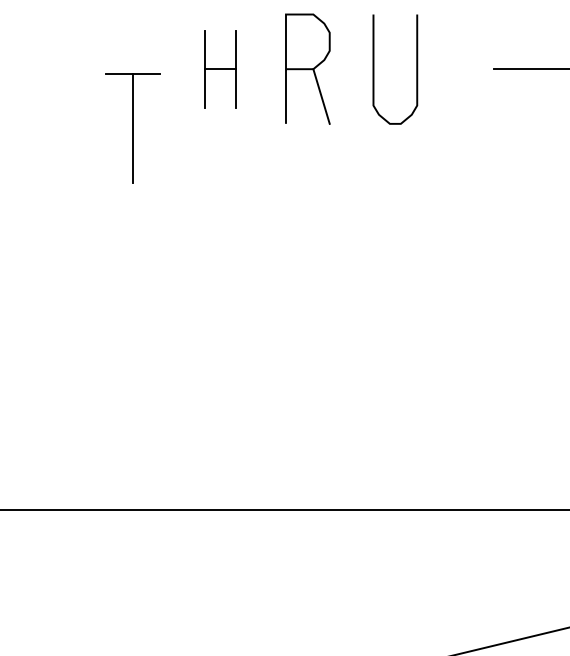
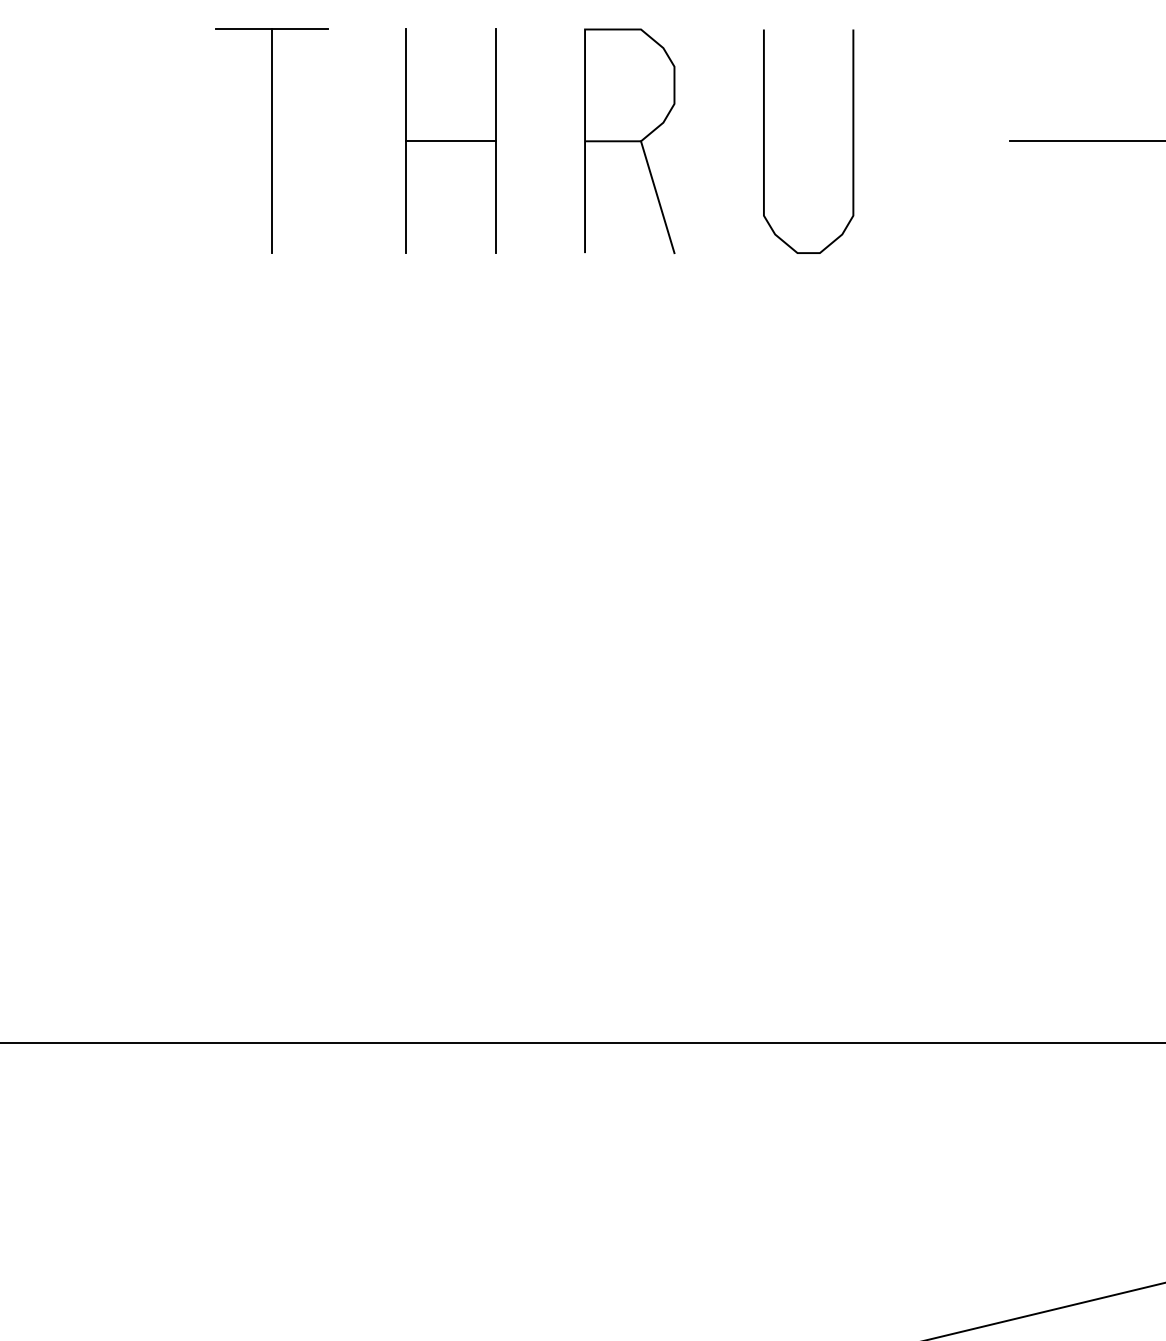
part: (220, 69) -> (451, 141), size x1.43
part: (132, 128) -> (271, 141), moved

